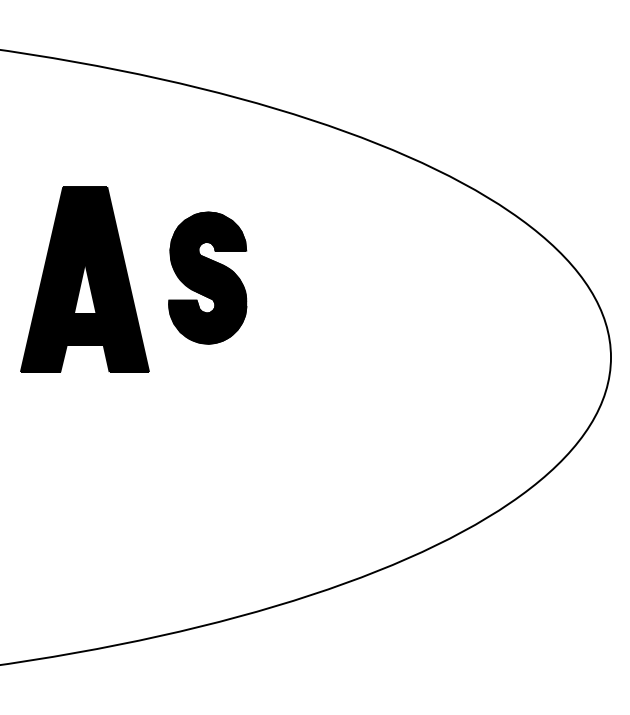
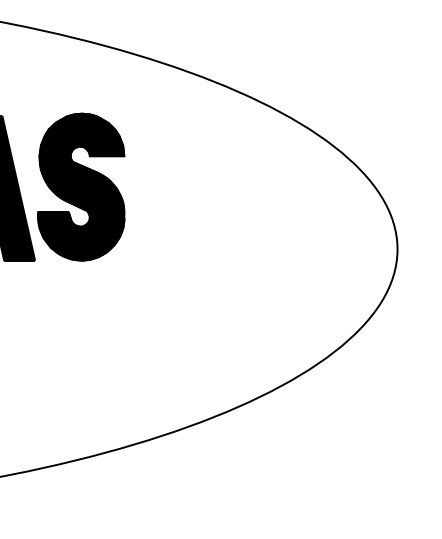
part: (207, 277) -> (80, 186), size x1.43

